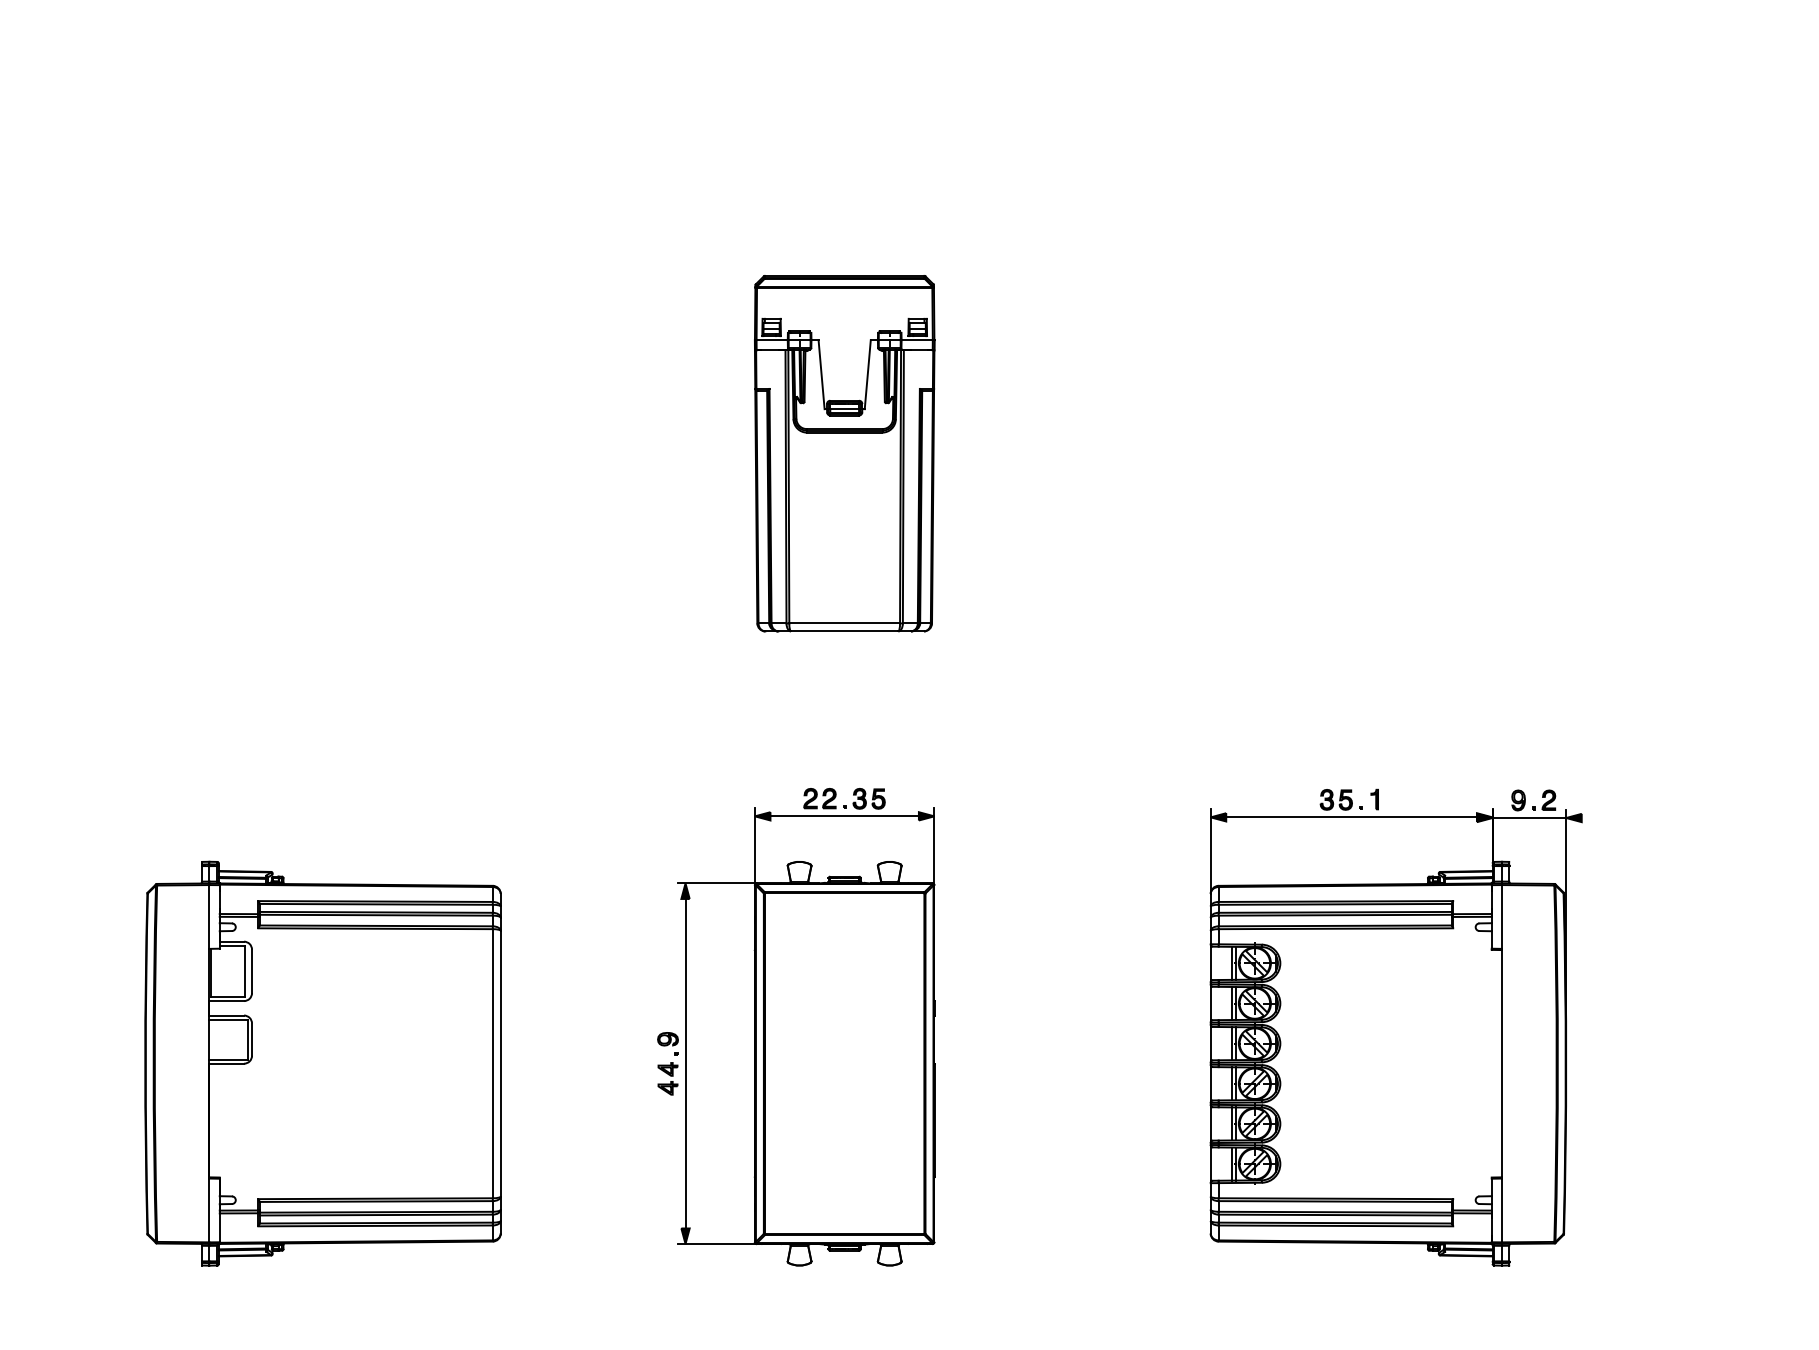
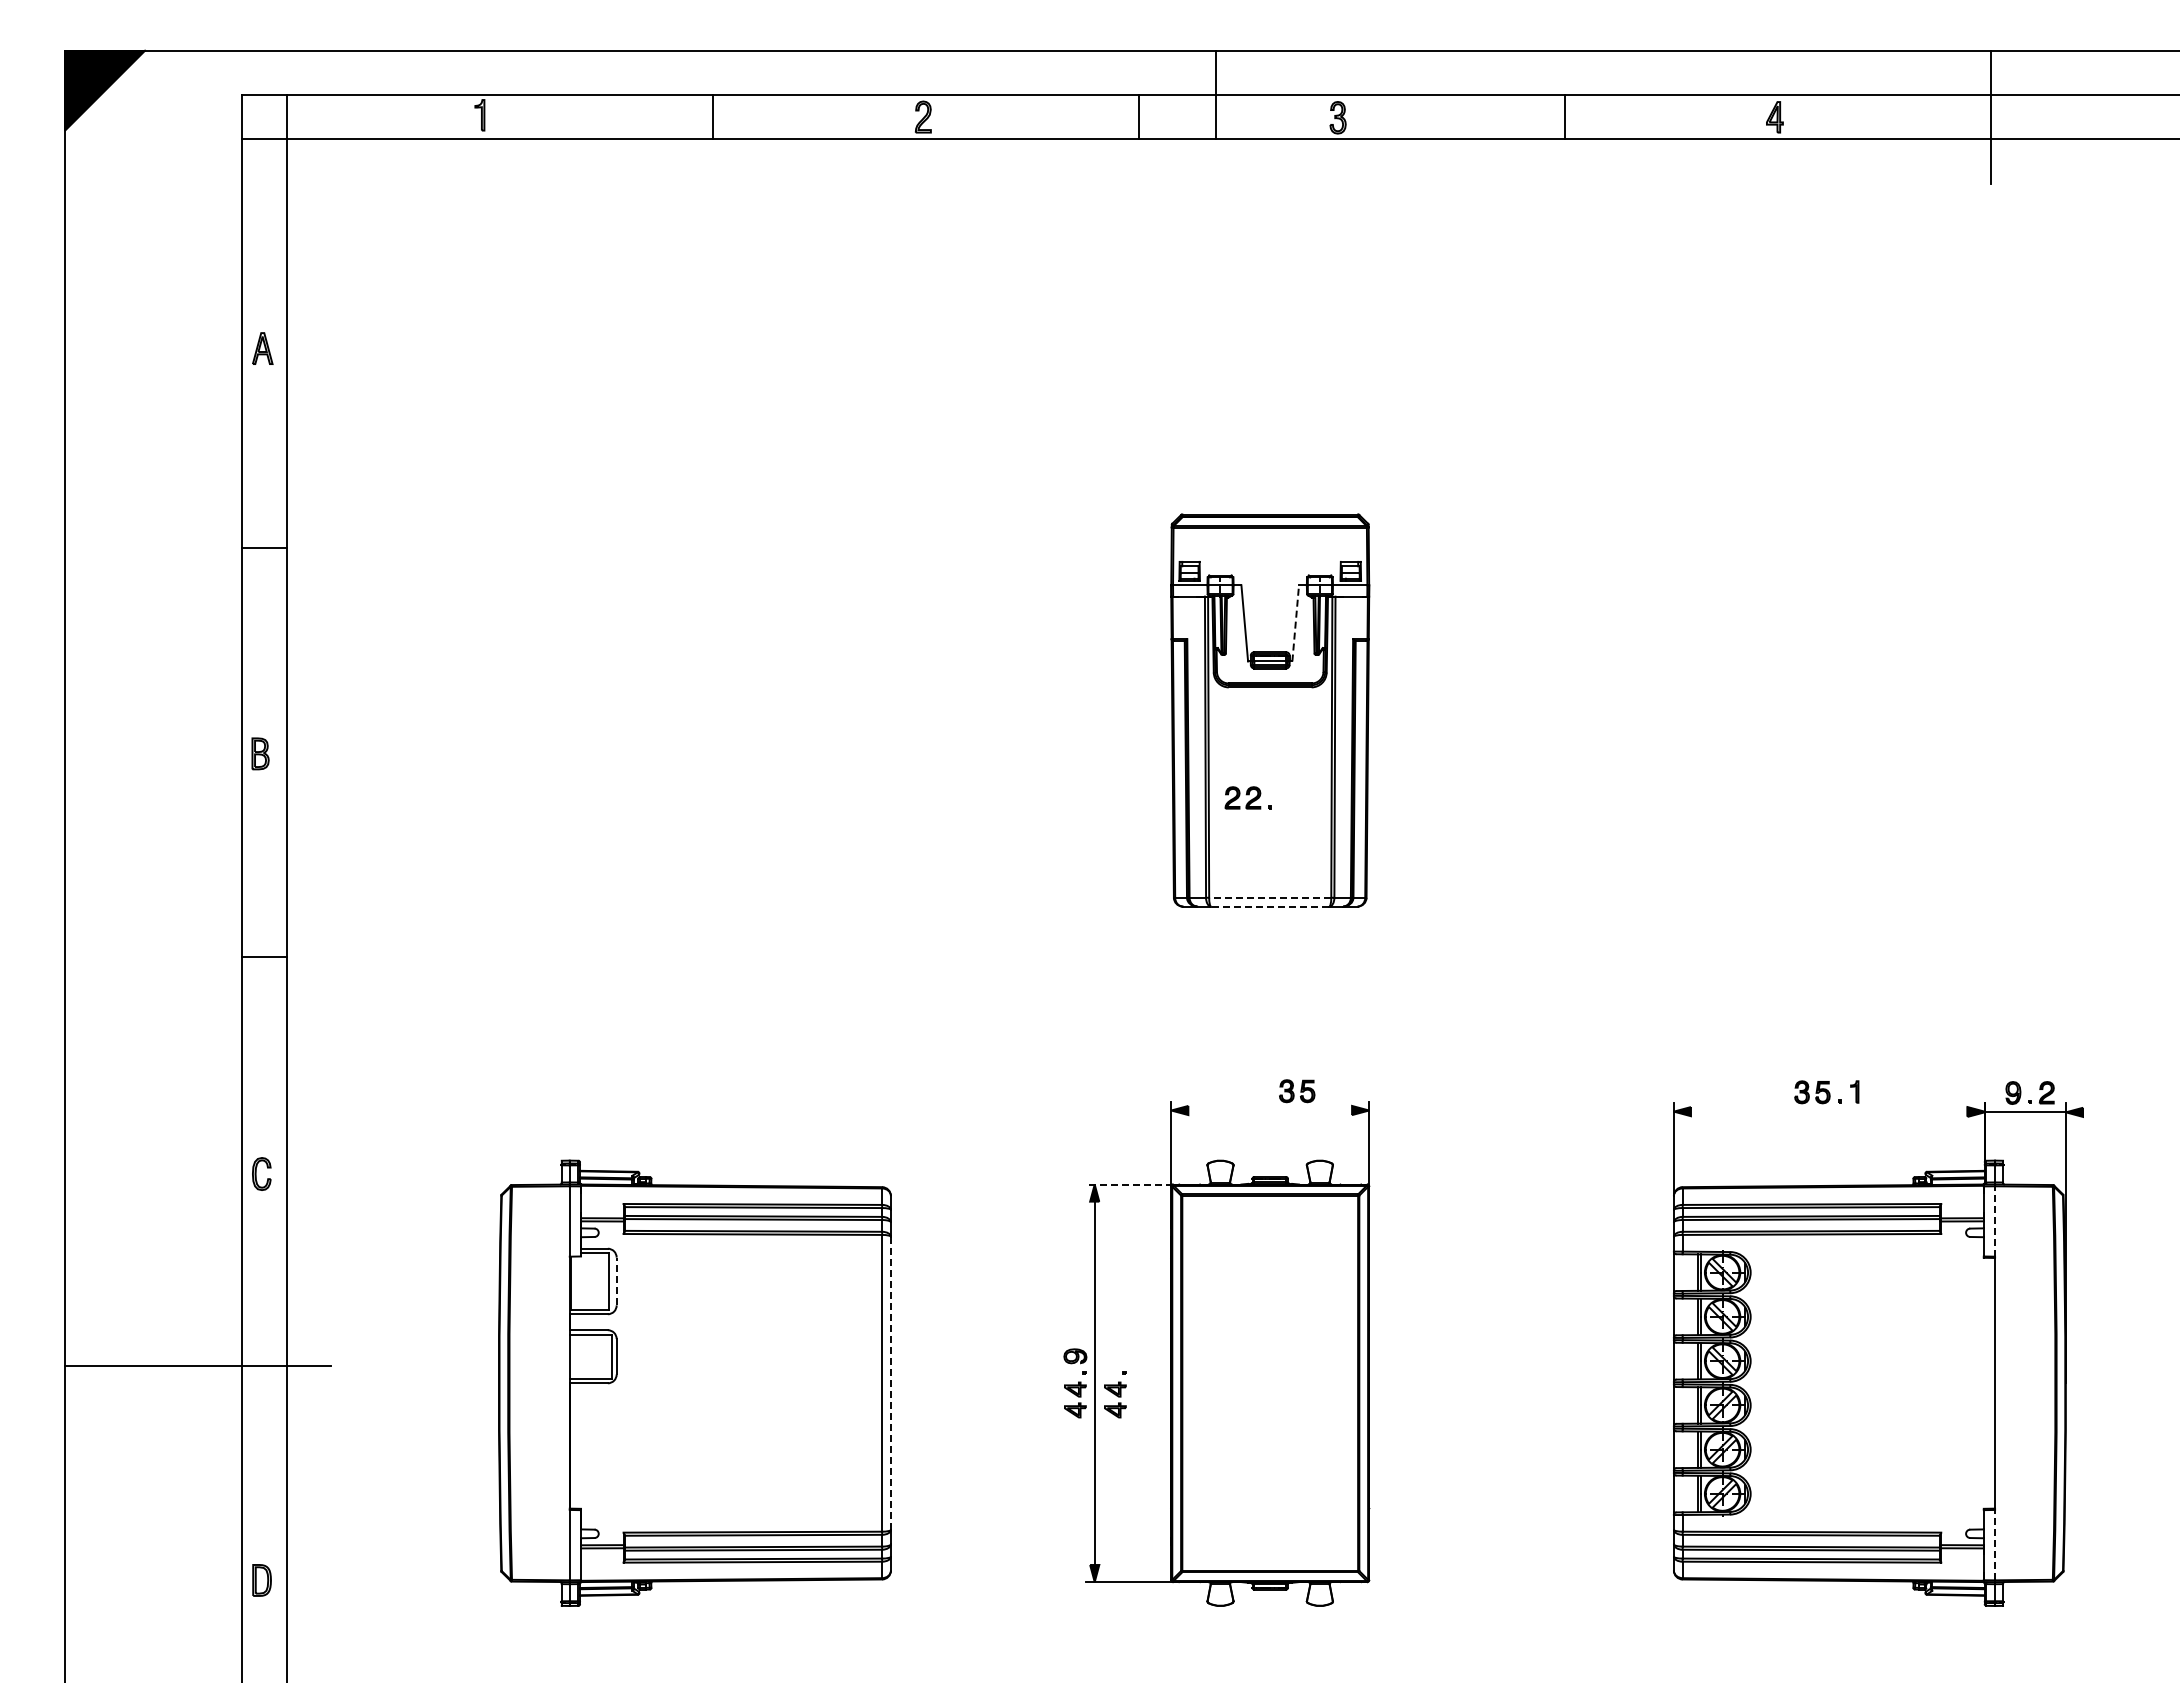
line: (867, 373) -> (1295, 622), solid -> dashed
line: (844, 623) -> (1269, 897), solid -> dashed
line: (844, 631) -> (1269, 906), solid -> dashed
part: (824, 798) -> (1247, 797), moved
line: (844, 816) -> (1270, 1110), removed
line: (1350, 817) -> (1828, 1111), removed
line: (717, 883) -> (1129, 1184), solid -> dashed
line: (1502, 916) -> (1995, 1220), solid -> dashed
line: (251, 971) -> (616, 1281), solid -> dashed
line: (500, 1063) -> (890, 1383), solid -> dashed
part: (704, 1073) -> (1115, 1394), added
line: (1502, 1209) -> (1995, 1544), solid -> dashed

